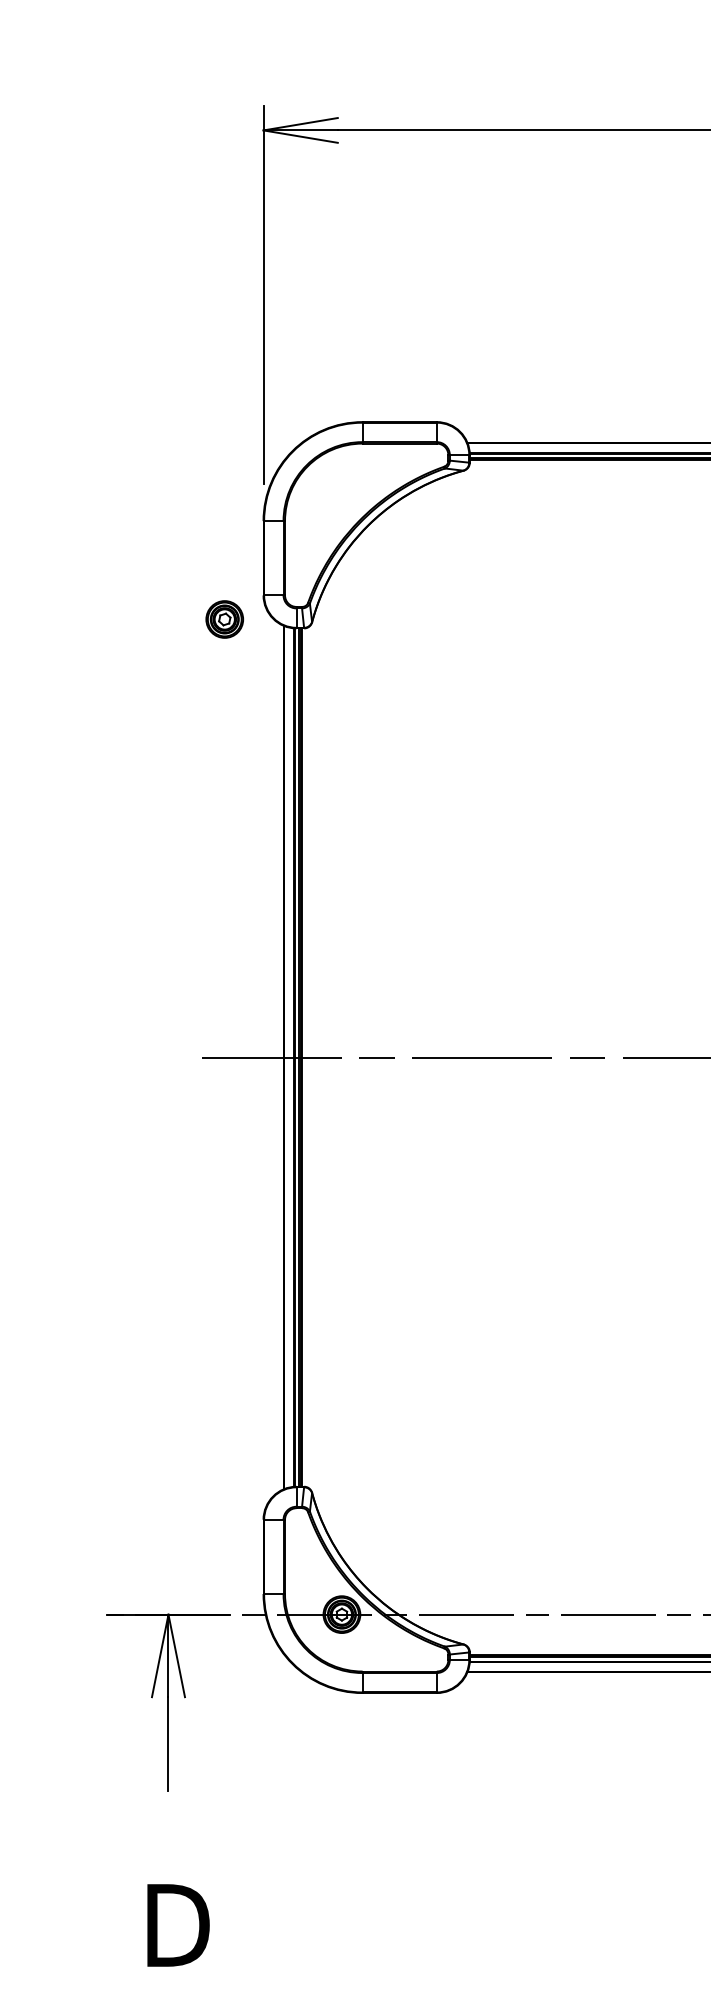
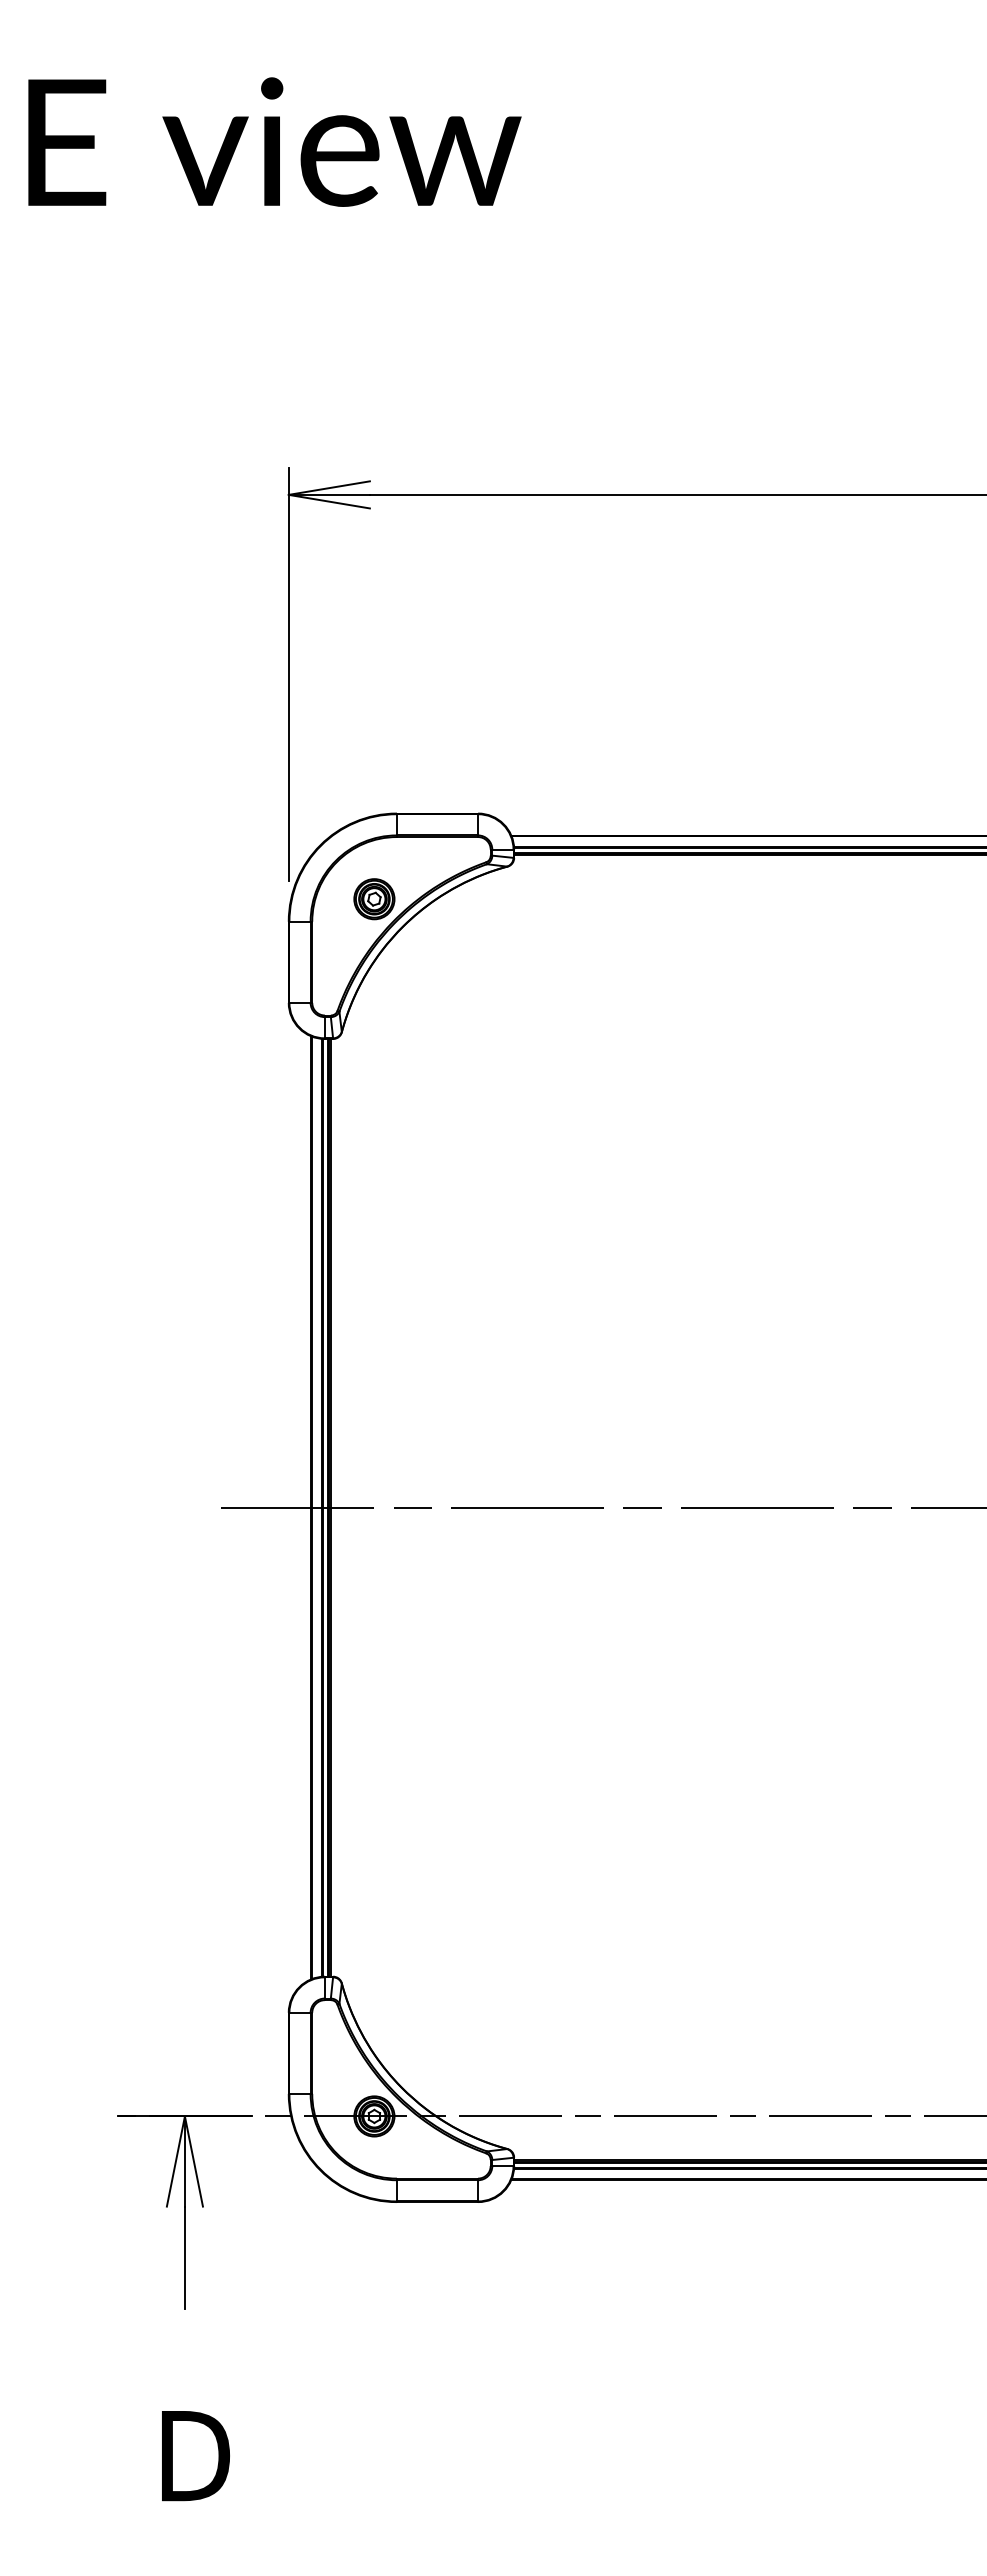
part: (224, 619) -> (374, 899), moved

